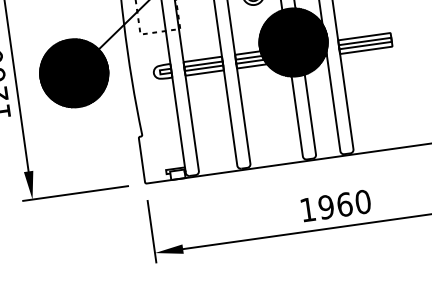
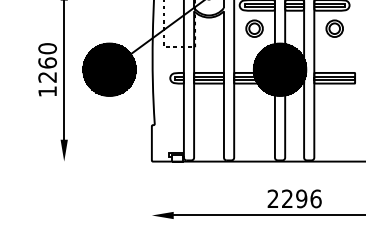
line: (75, 193) -> (97, 161), removed
text: (335, 205) -> (294, 198), 1960 -> 2296
line: (151, 231) -> (151, 198), removed

